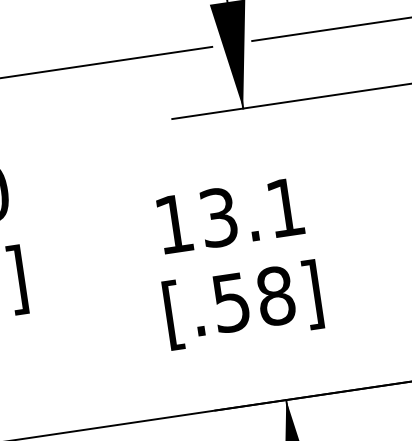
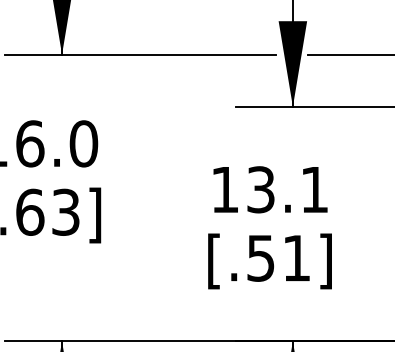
text: (275, 295) -> (296, 257), [.58] -> [.51]

